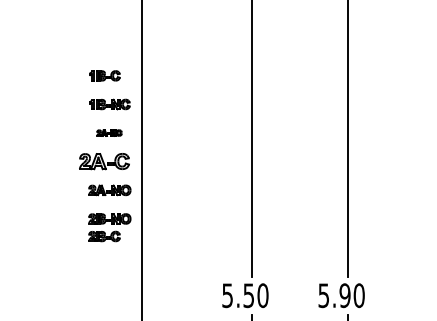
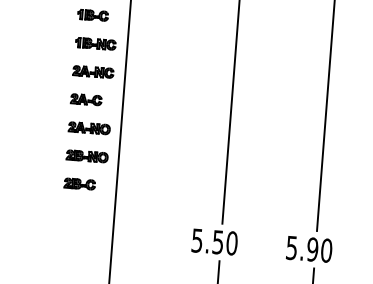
part: (109, 132) -> (93, 71), size x1.67
part: (104, 161) -> (86, 99), size x0.62
part: (104, 236) -> (79, 184), moved

